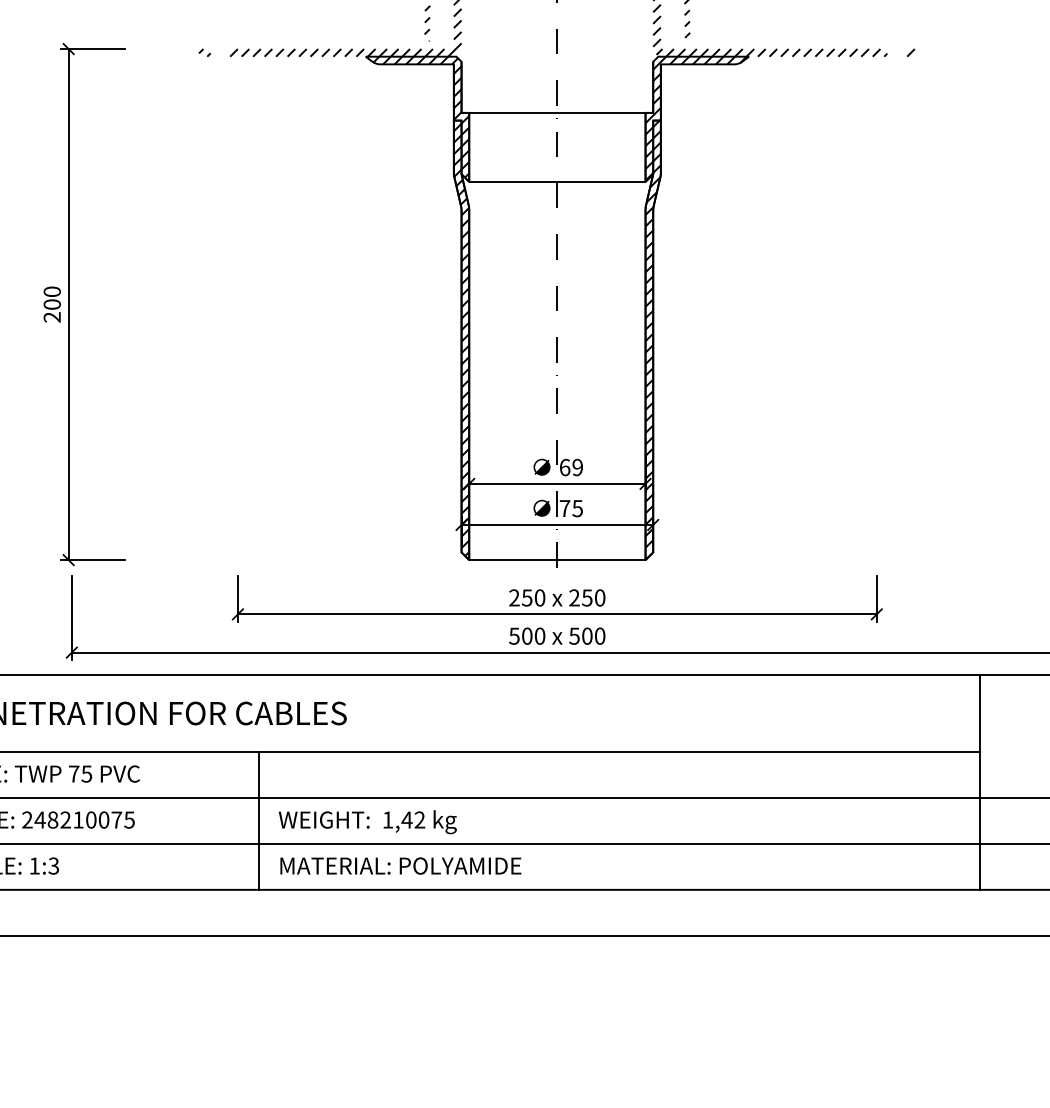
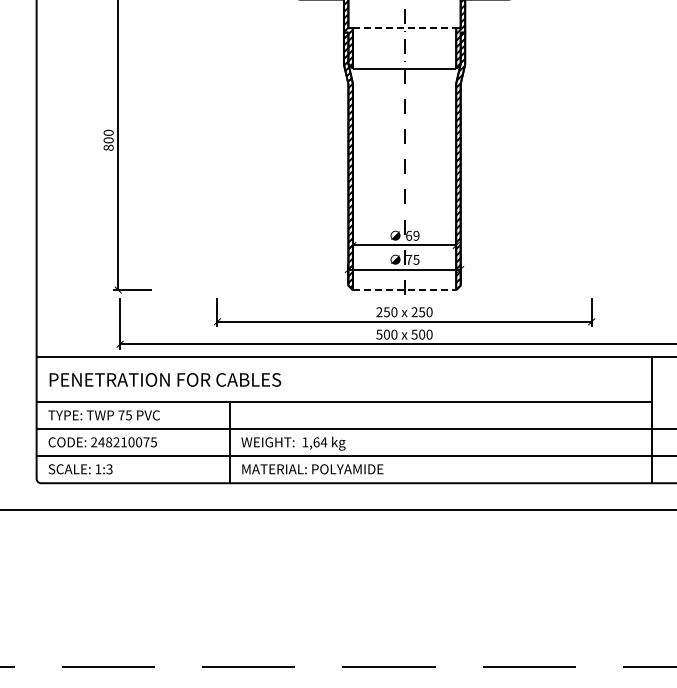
line: (557, 113) -> (404, 28), solid -> dashed
text: (51, 316) -> (108, 147), 200 -> 800
line: (557, 560) -> (404, 290), solid -> dashed
text: (413, 820) -> (320, 442), 1,42 -> 1,64

